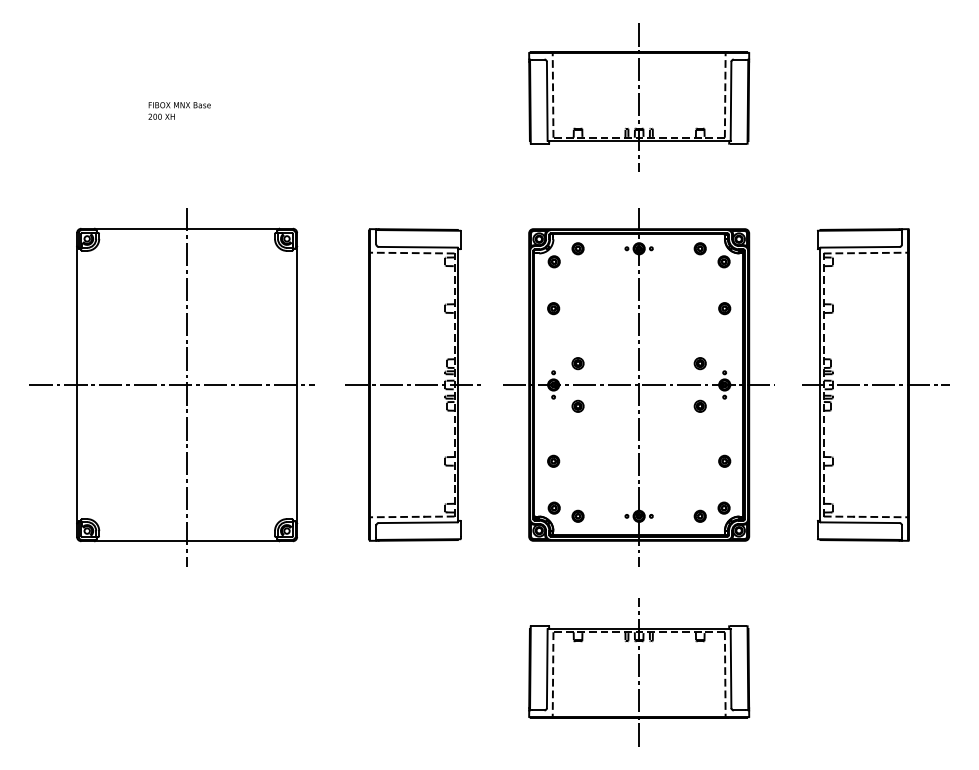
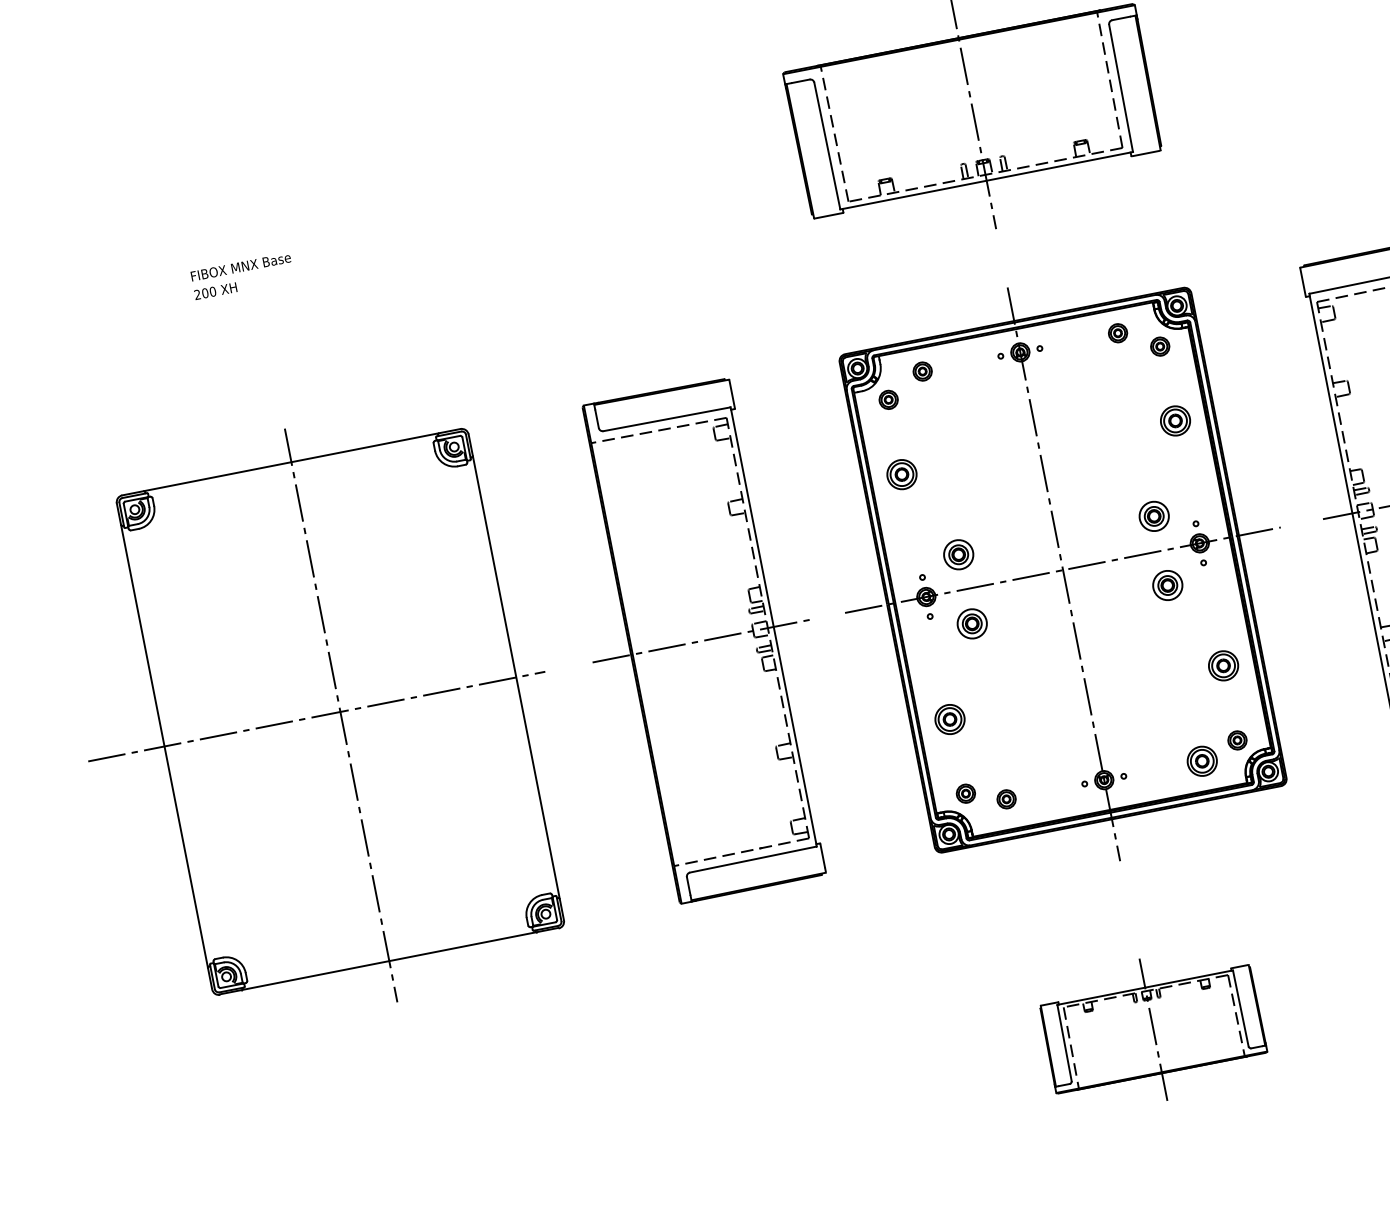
part: (553, 308) -> (902, 474), size x1.6
part: (724, 308) -> (1175, 421), size x1.6
part: (577, 363) -> (957, 555), size x1.6
part: (699, 363) -> (1152, 516), size x1.6
part: (577, 405) -> (970, 622), size x1.6
part: (699, 405) -> (1165, 584), size x1.6
part: (553, 460) -> (949, 717), size x1.6
part: (724, 460) -> (1223, 664), size x1.6
part: (699, 515) -> (1200, 759), size x1.6
part: (639, 672) -> (1153, 1029), size x0.6

